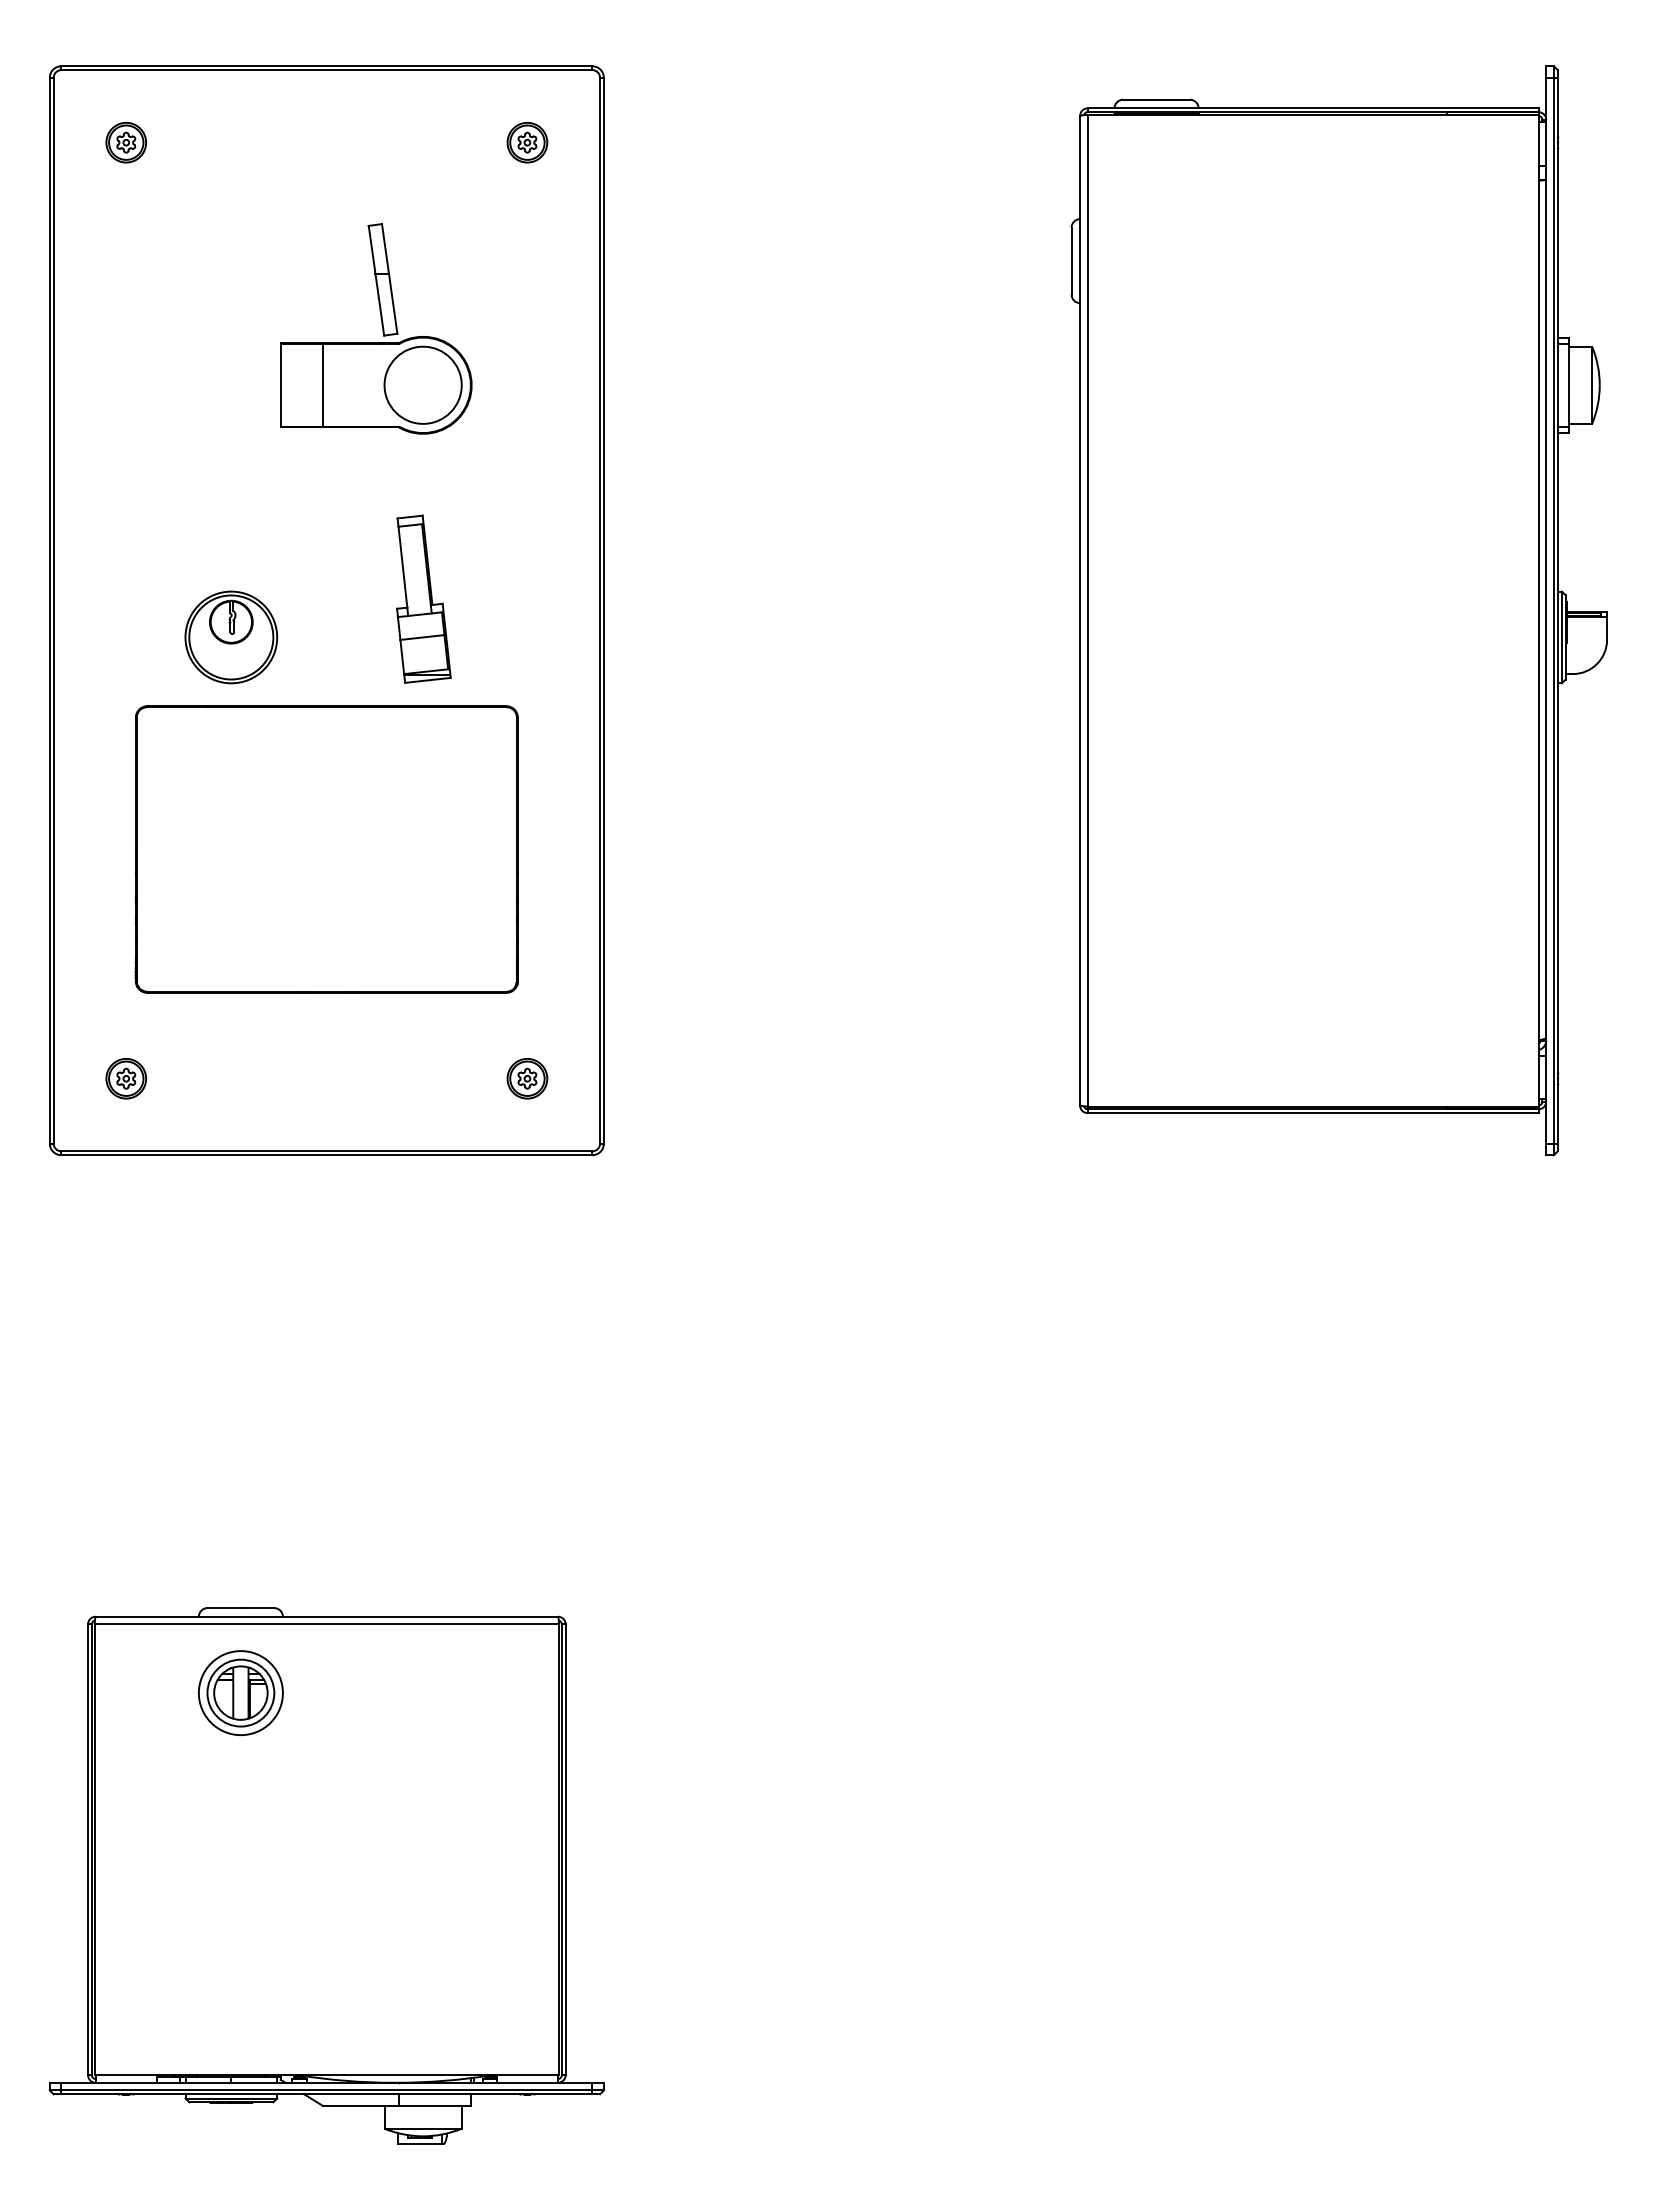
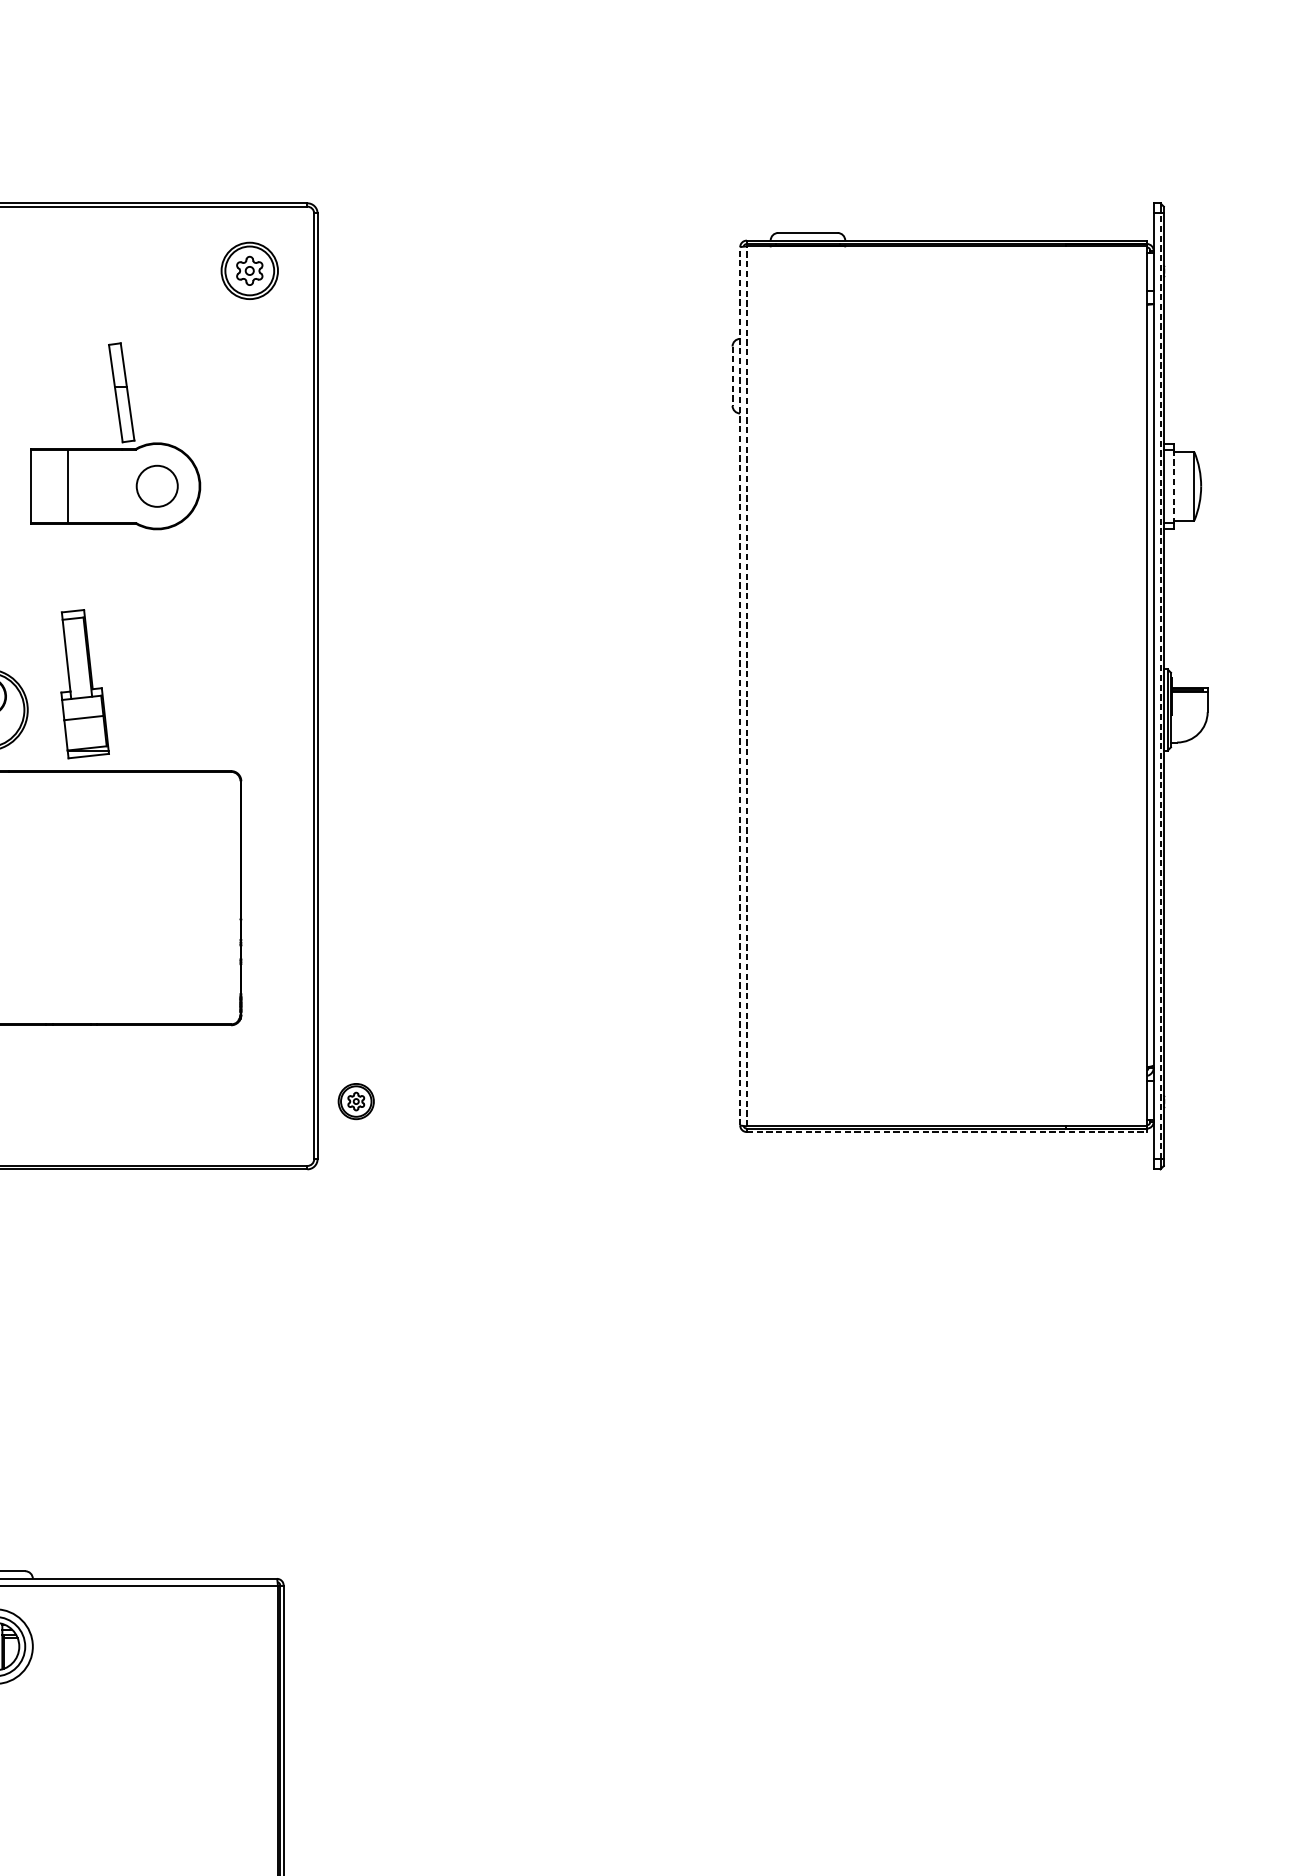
part: (527, 142) -> (249, 270), size x1.6
line: (1071, 261) -> (732, 376), solid -> dashed
circle: (422, 384) -> (156, 485), size x0.6
line: (1569, 385) -> (1174, 486), solid -> dashed
part: (423, 598) -> (84, 683), moved
line: (1080, 610) -> (740, 686), solid -> dashed
line: (1087, 610) -> (746, 686), solid -> dashed
line: (1553, 610) -> (1160, 686), solid -> dashed
part: (527, 1078) -> (356, 1101), moved
line: (1313, 1113) -> (947, 1132), solid -> dashed

